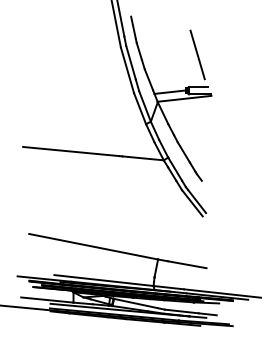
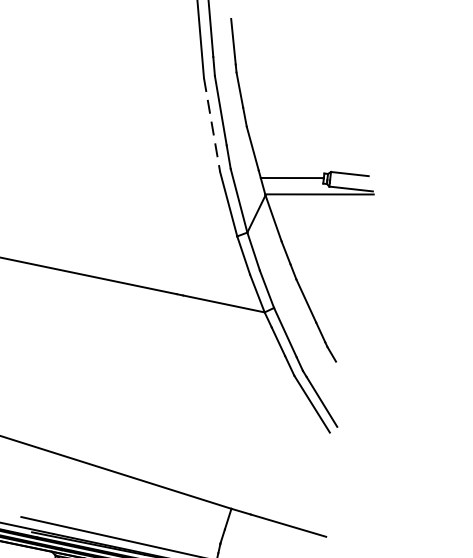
line: (197, 54) -> (355, 108), removed
line: (127, 70) -> (212, 125), solid -> dashed

